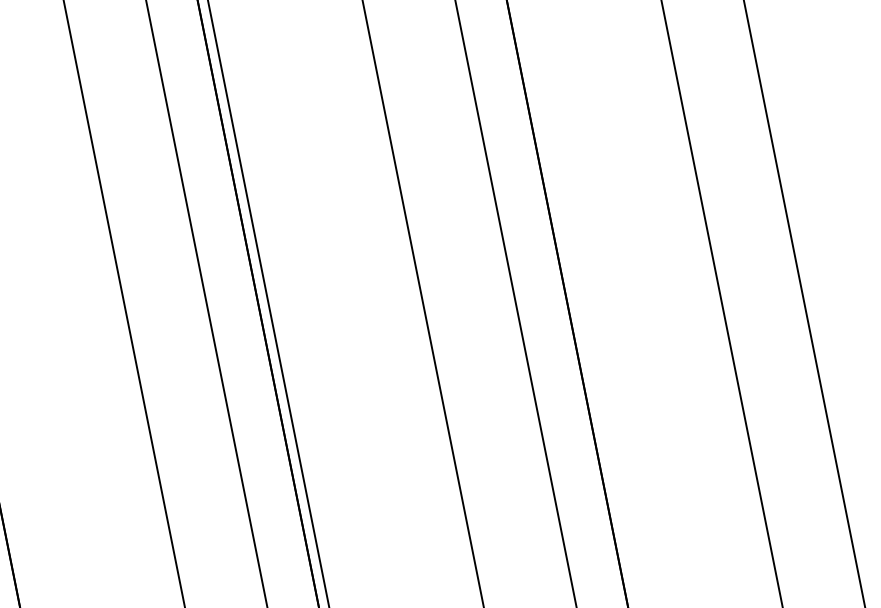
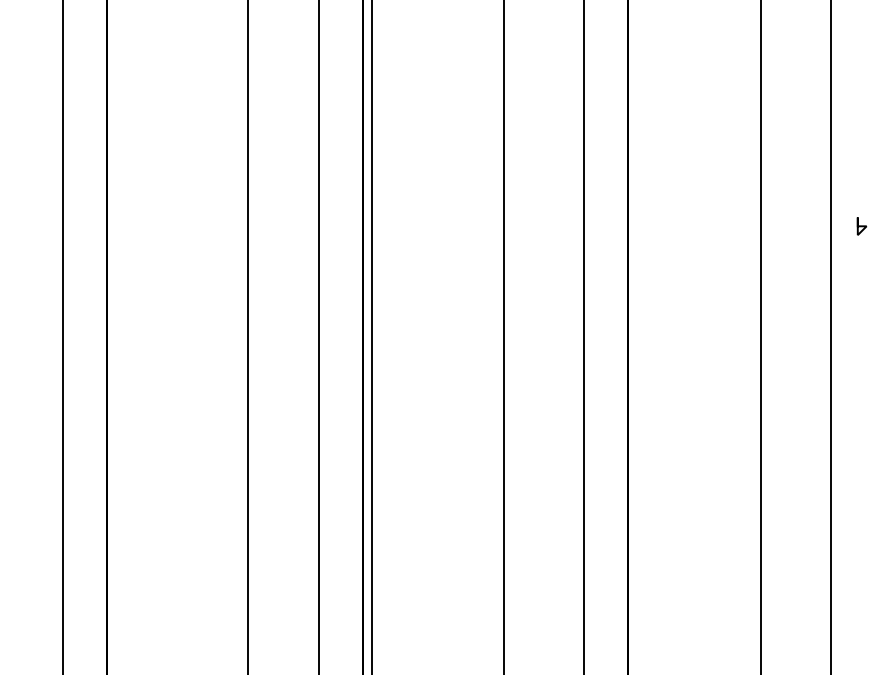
part: (803, 121) -> (861, 226), added

